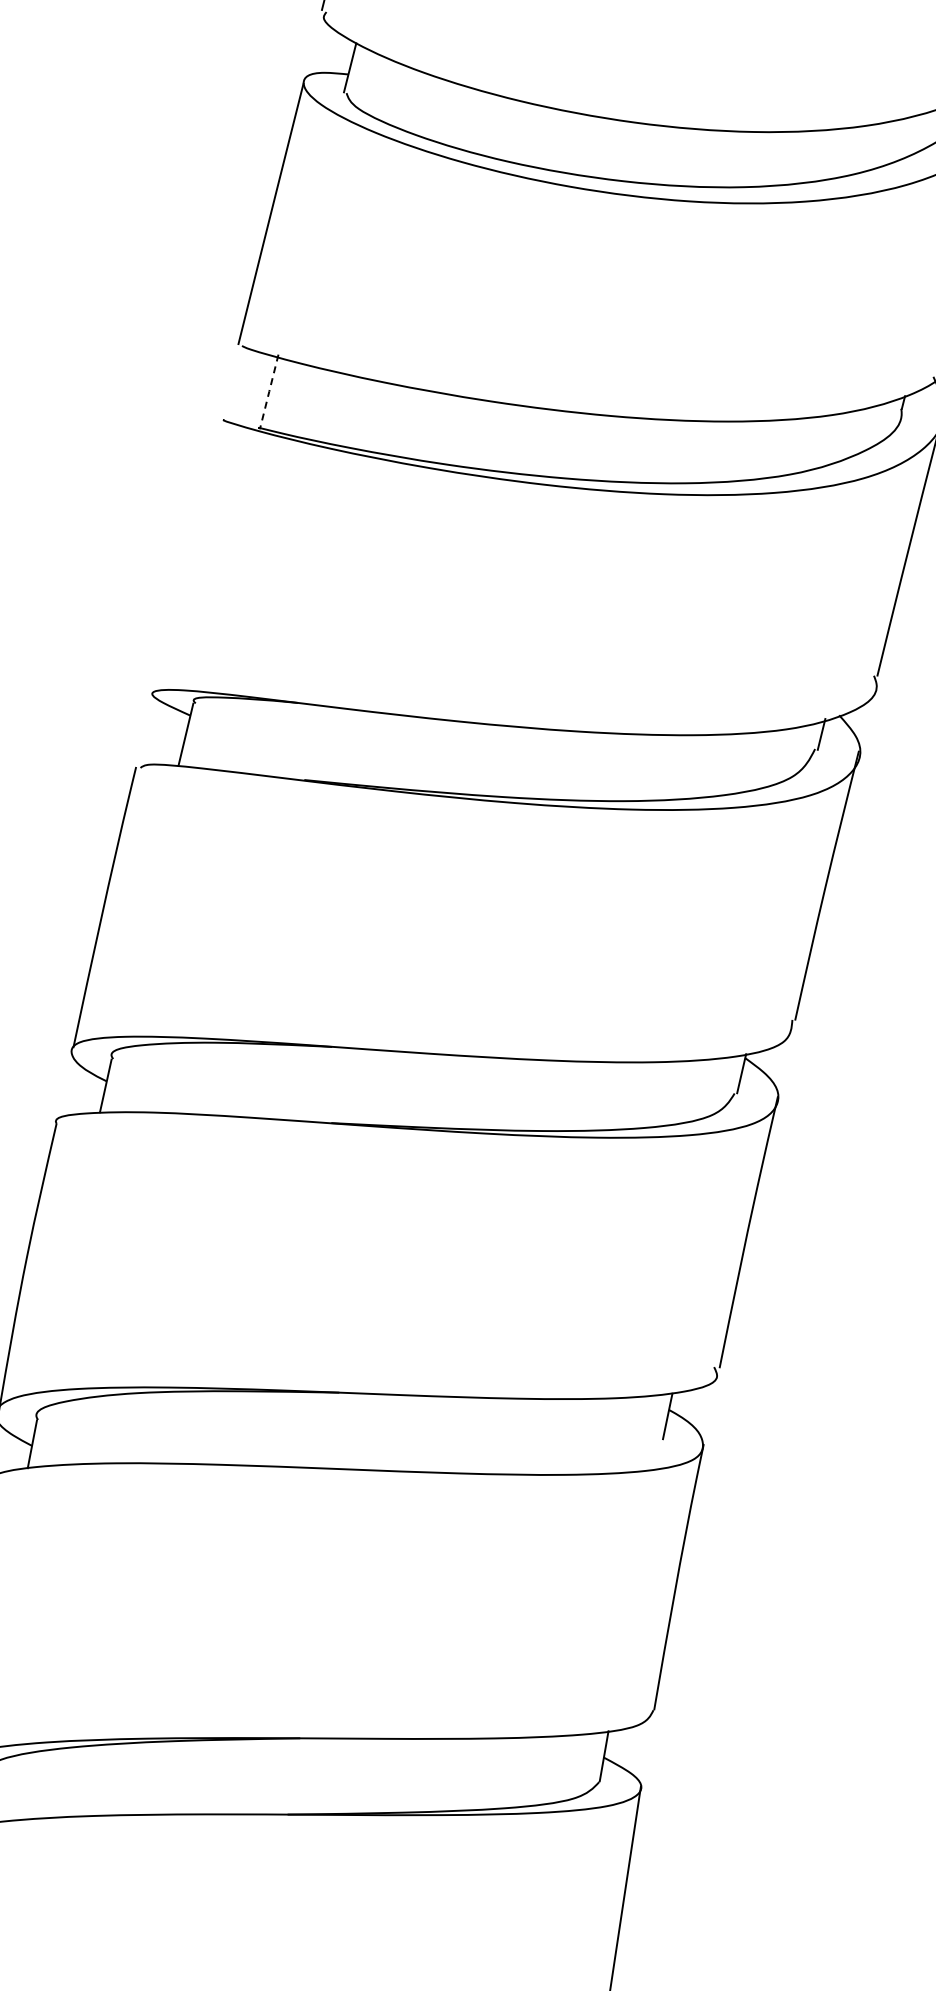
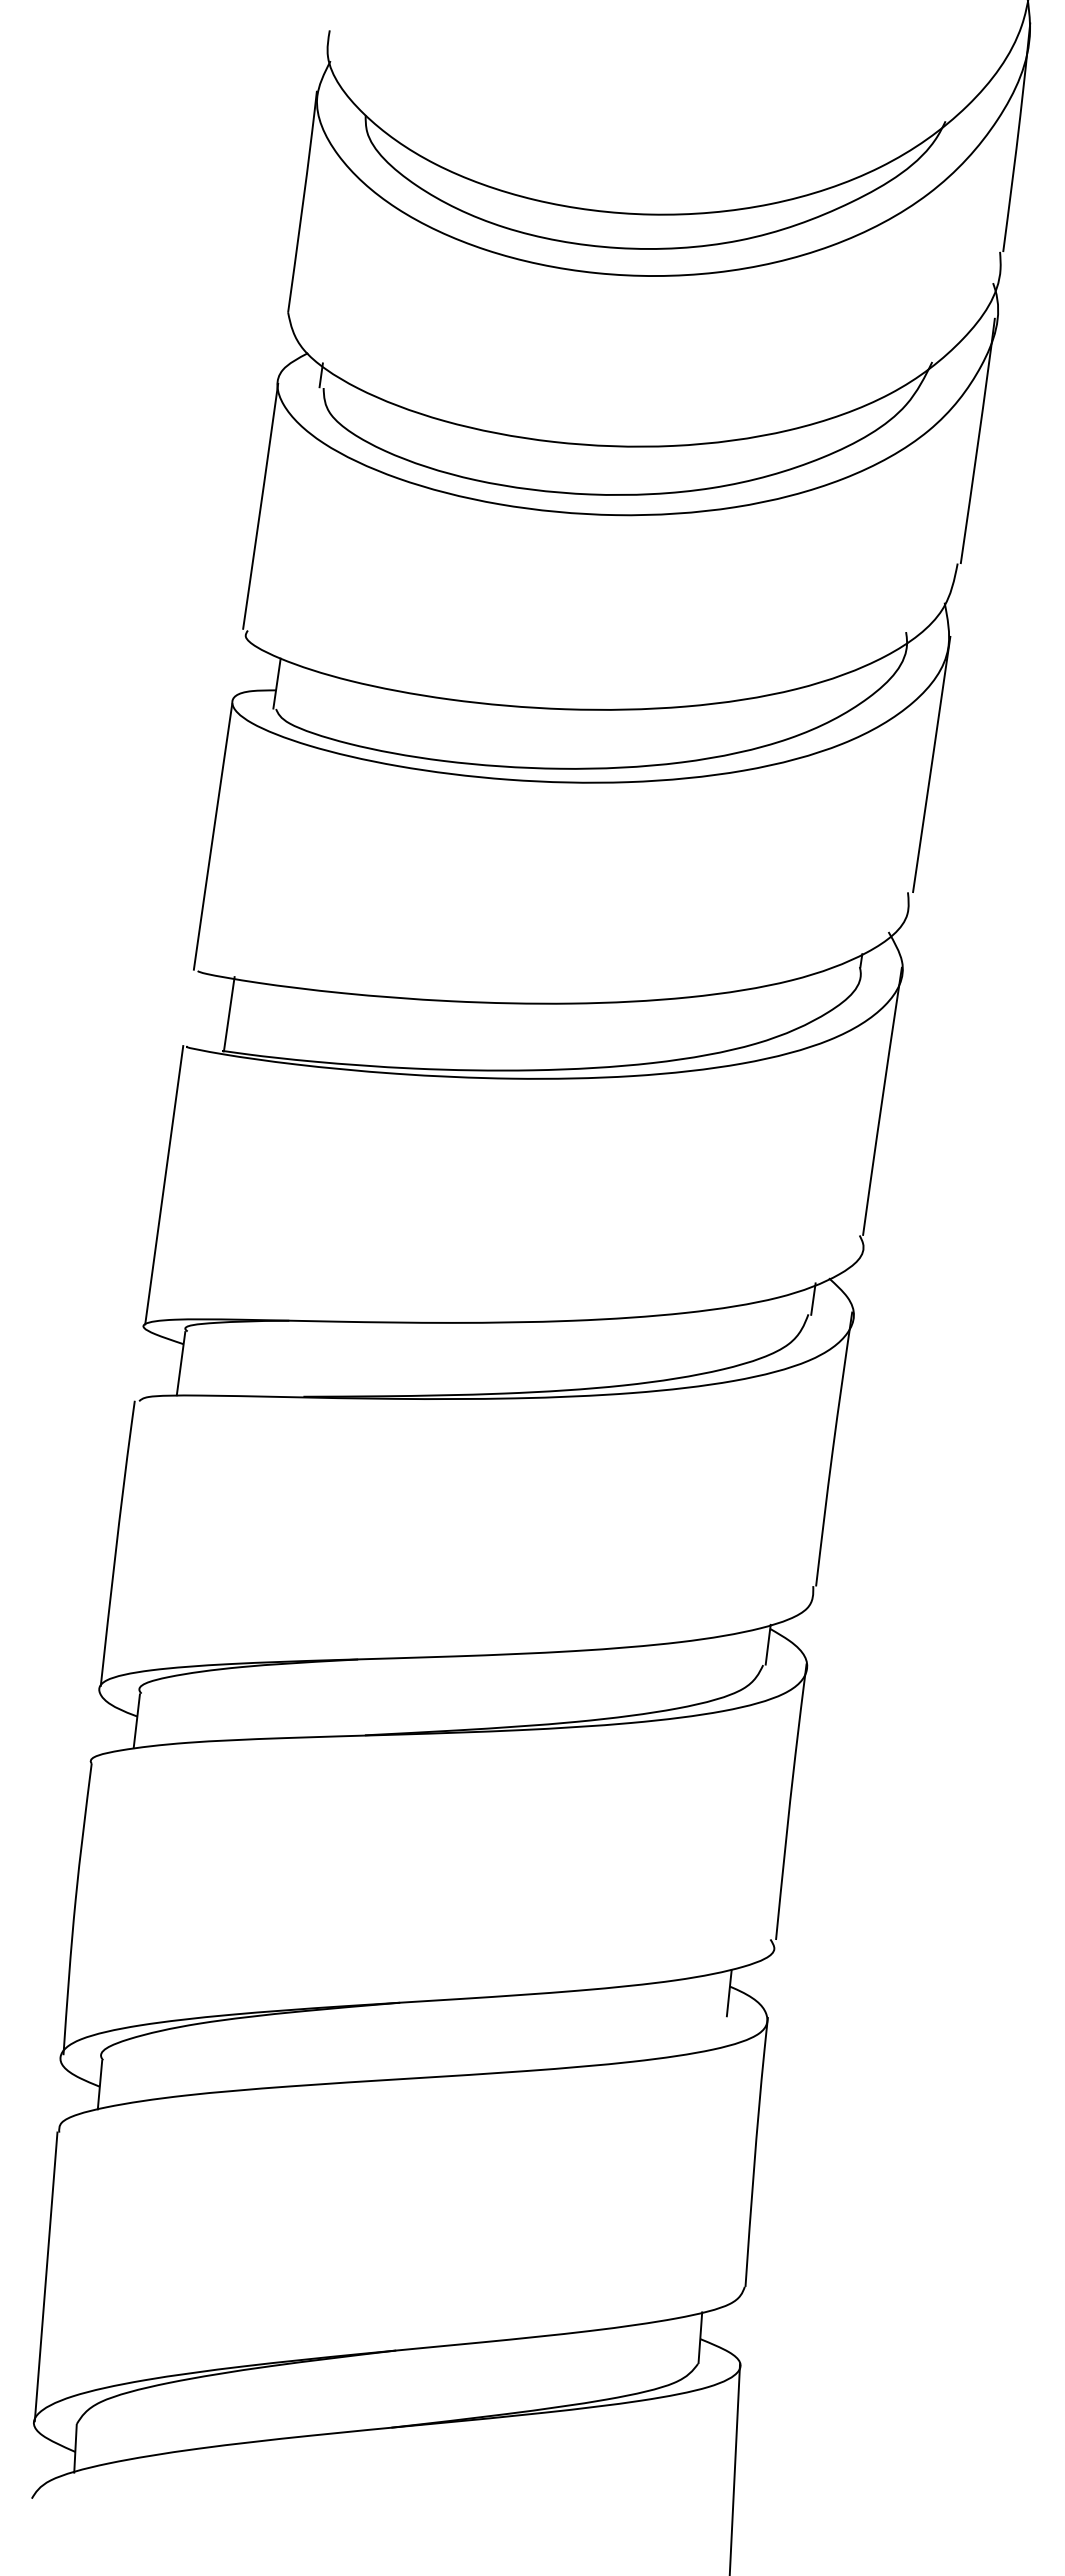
line: (269, 391) -> (229, 1013), dashed -> solid
line: (187, 555) -> (164, 1185), added

